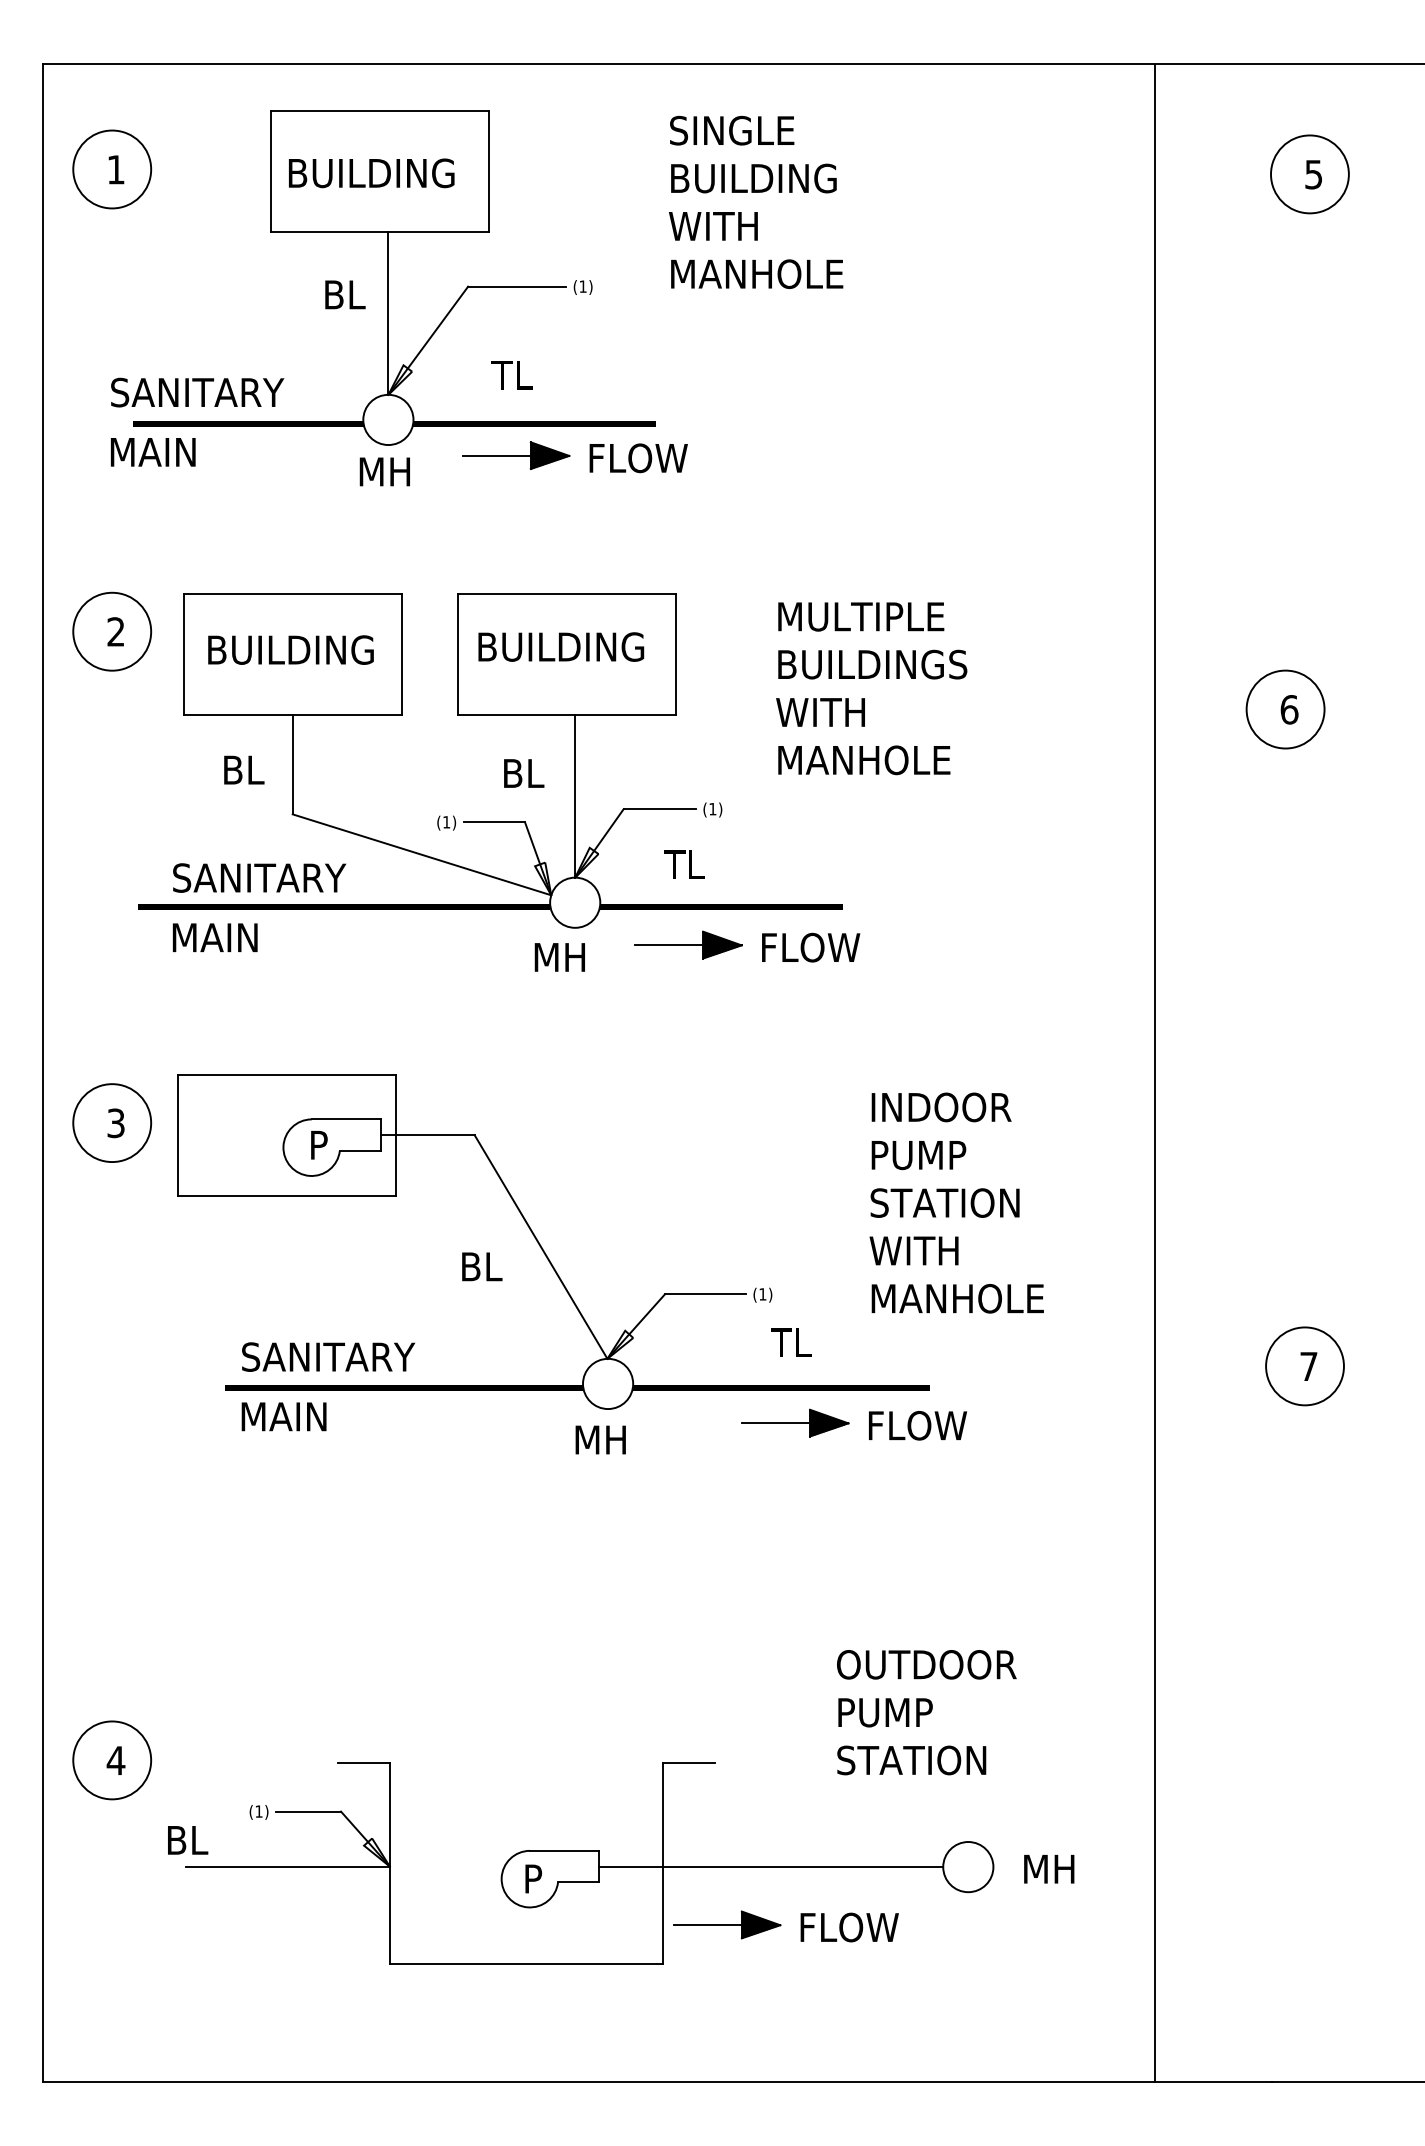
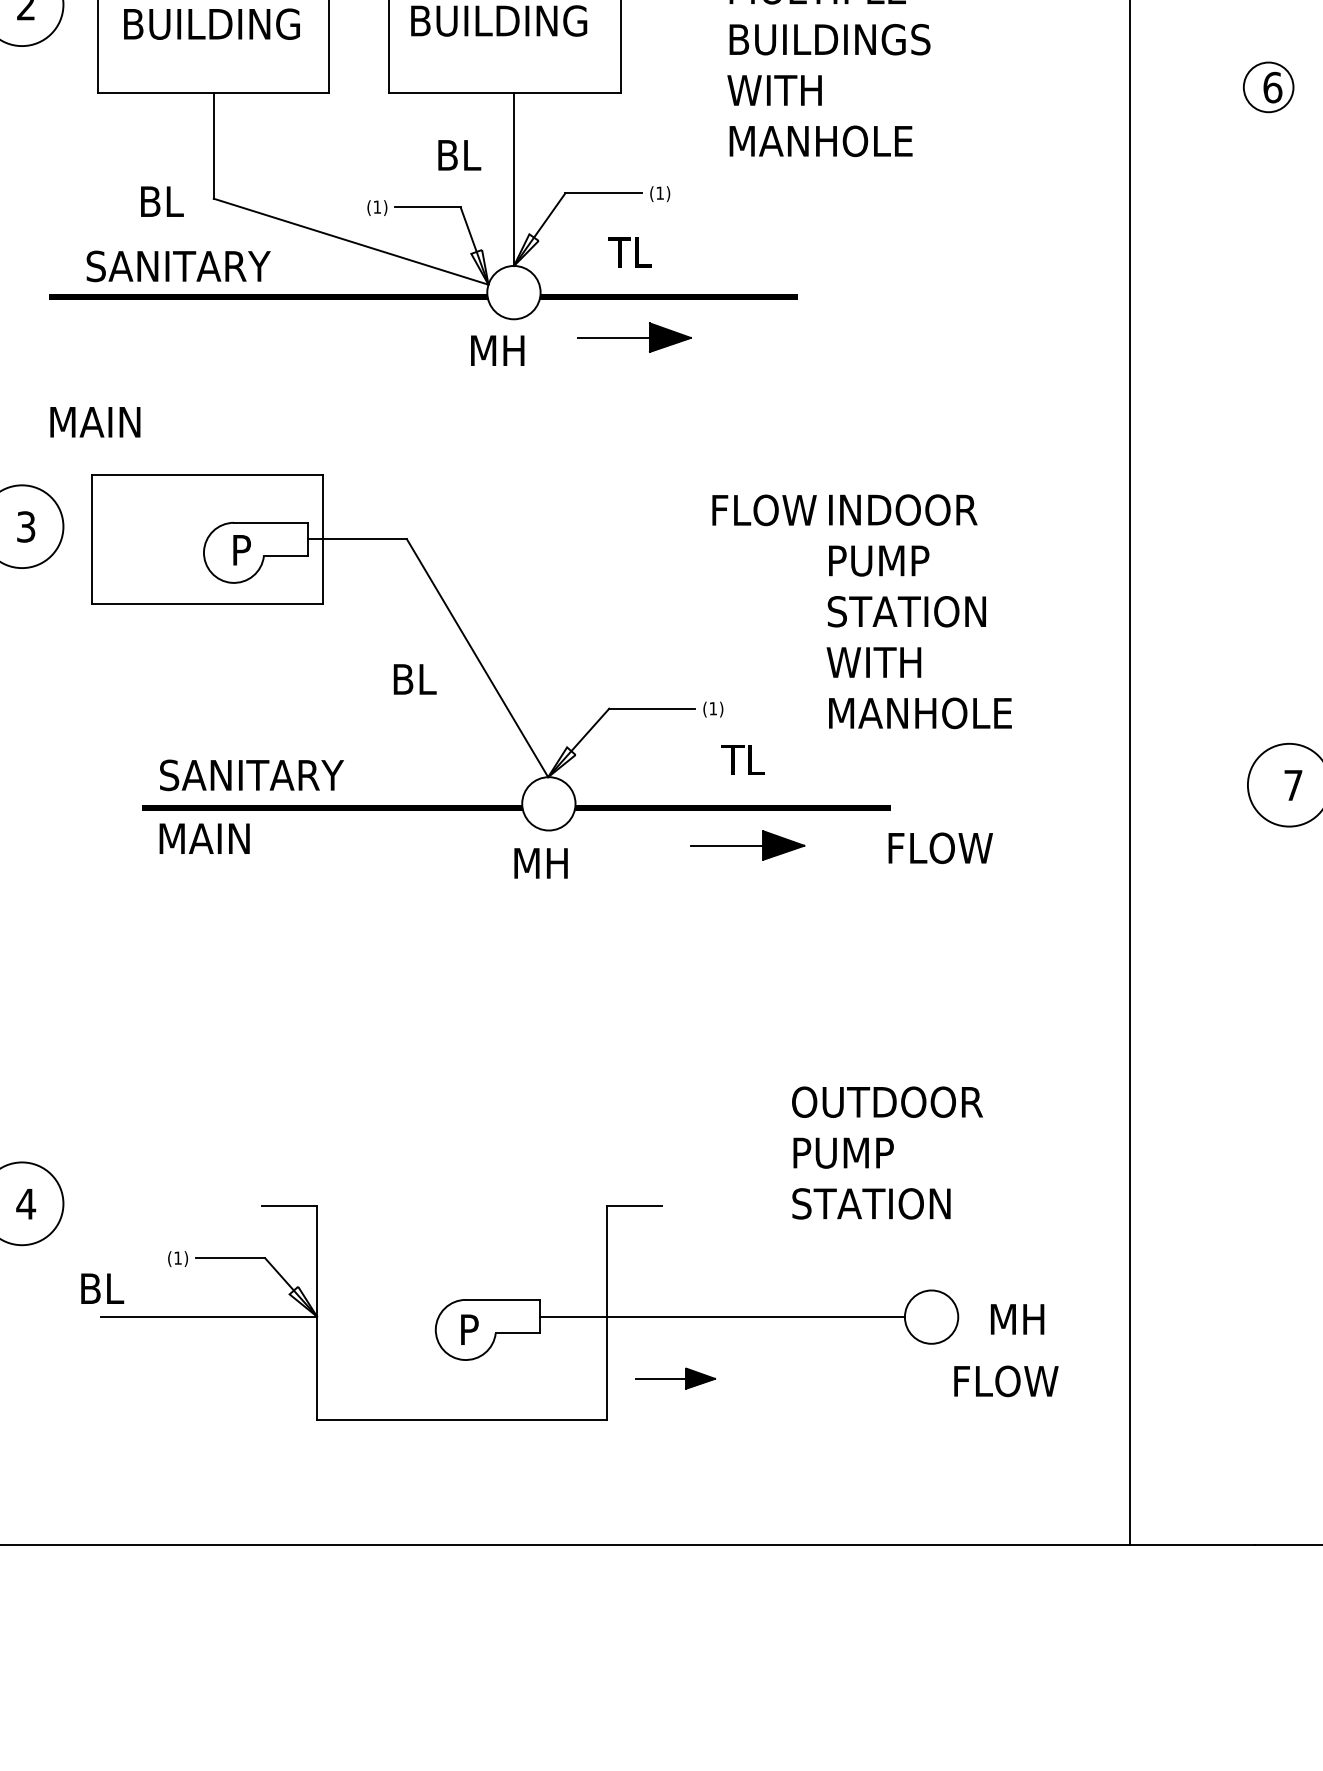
circle: (1285, 709) -> (1268, 87), size x0.6
text: (244, 769) -> (162, 201), moved
text: (214, 937) -> (94, 421), moved
text: (811, 947) -> (764, 510), moved
text: (917, 1425) -> (940, 848), moved
part: (727, 1924) -> (675, 1378), size x0.7
text: (849, 1927) -> (1006, 1381), moved

